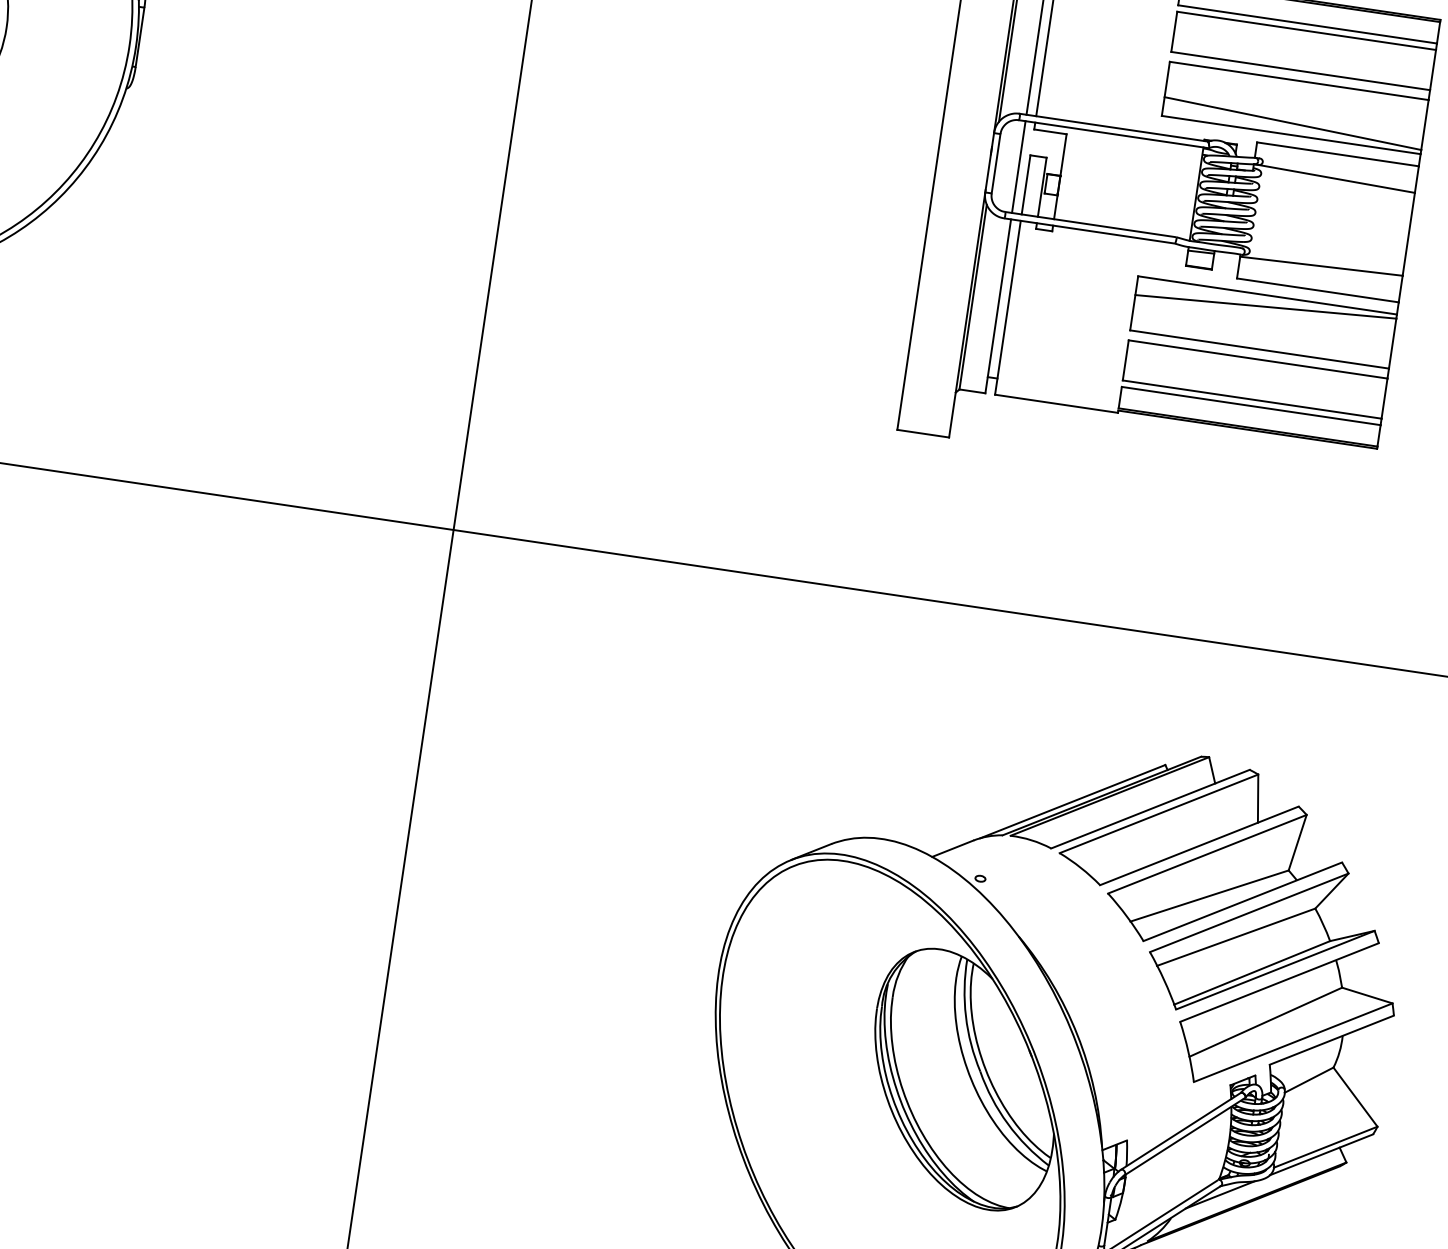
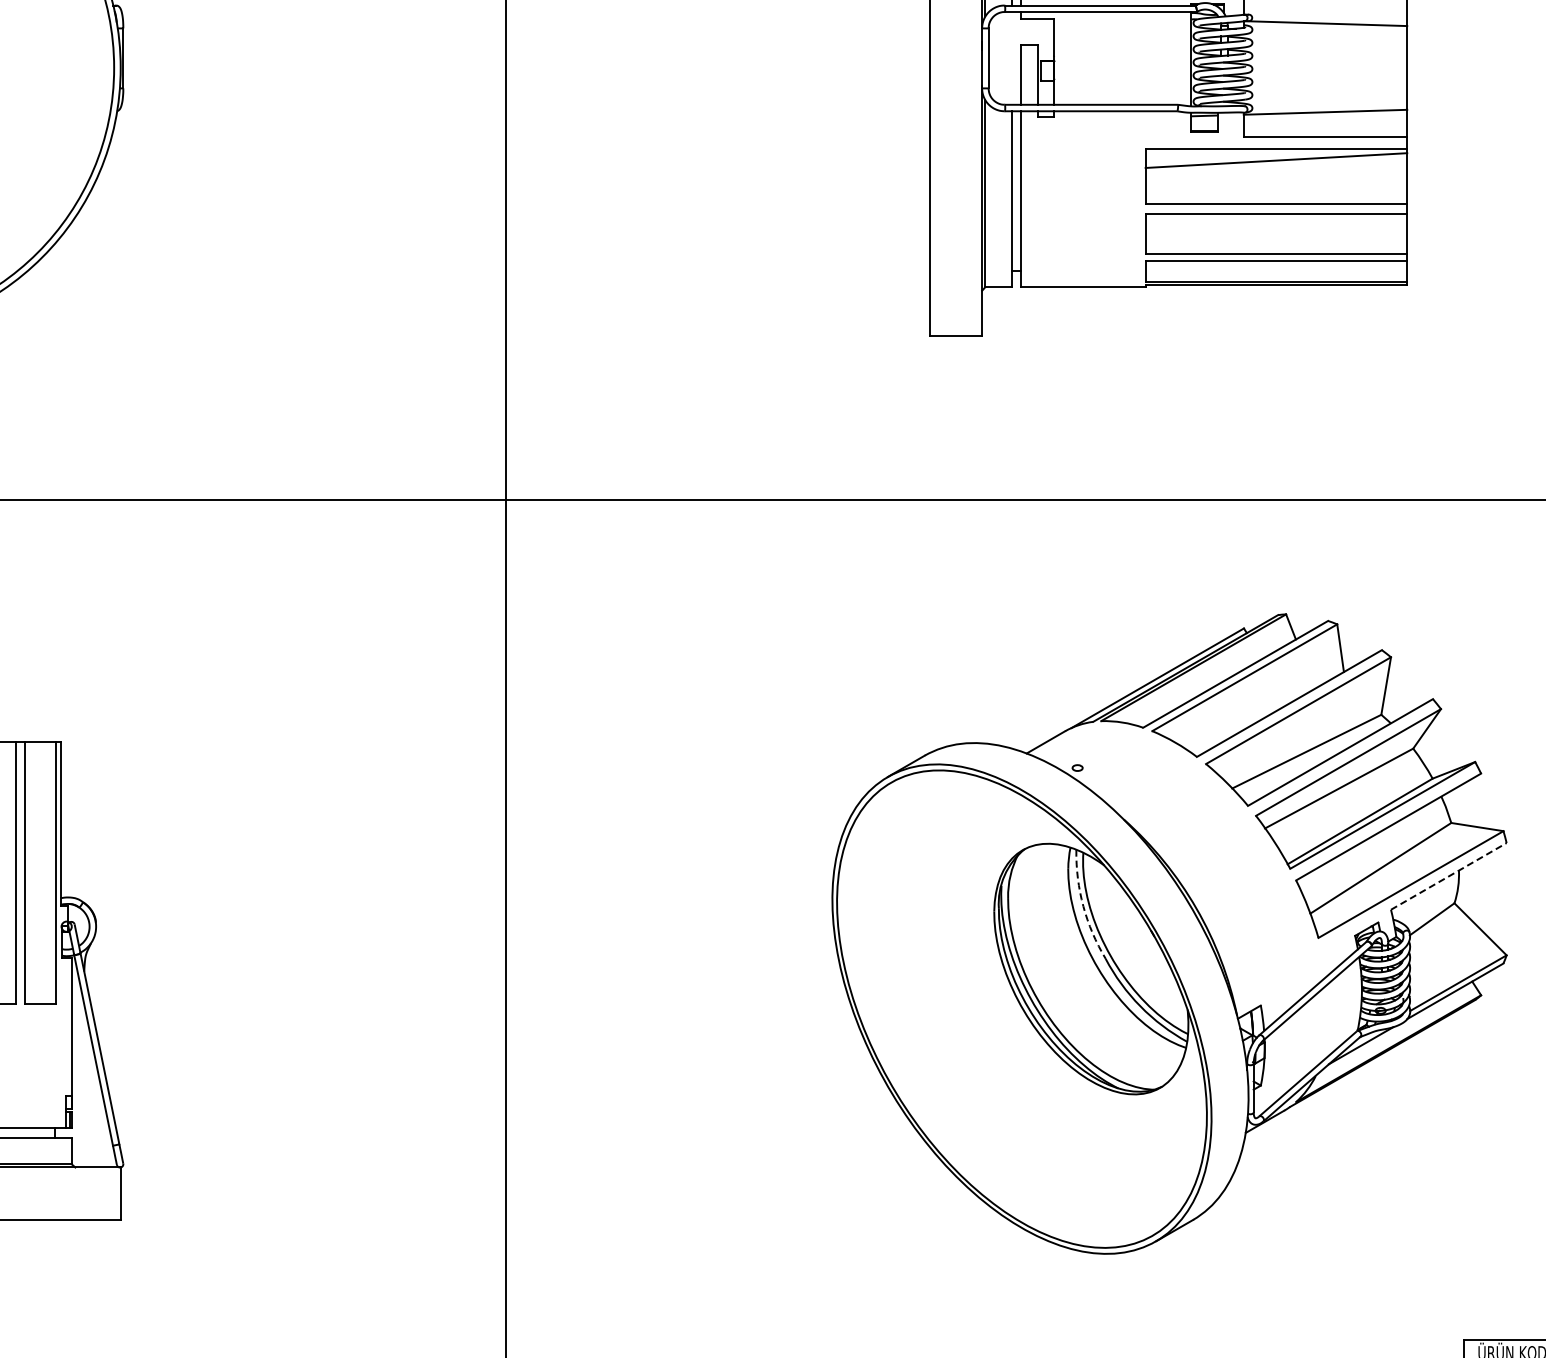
line: (1018, 167) -> (1011, 58), removed
arc: (966, 1016) -> (1083, 906), solid -> dashed
line: (1331, 1040) -> (1448, 876), solid -> dashed

